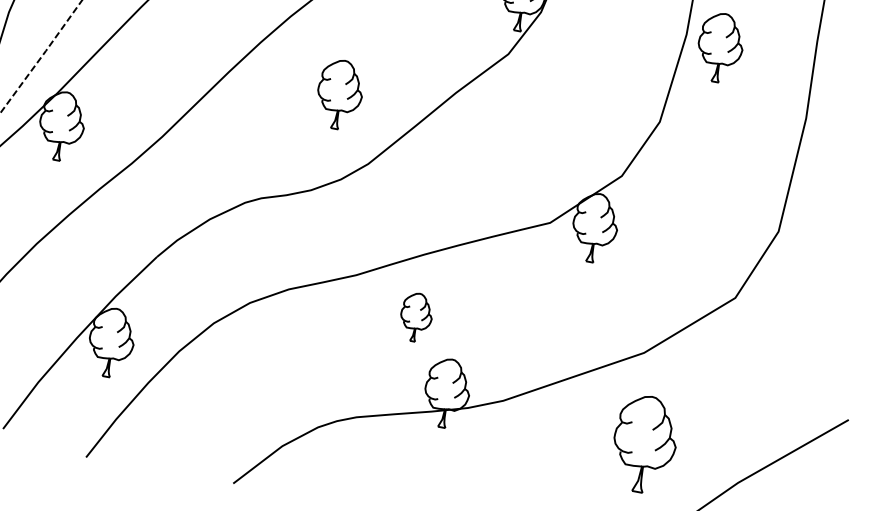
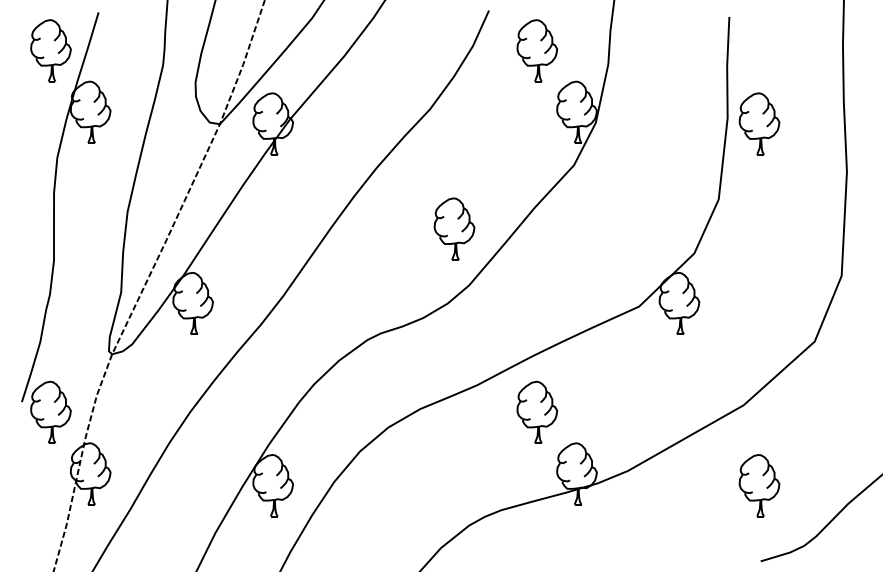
part: (339, 94) -> (454, 228), moved
part: (415, 316) -> (536, 411), size x1.43
part: (644, 444) -> (759, 485), size x0.71

